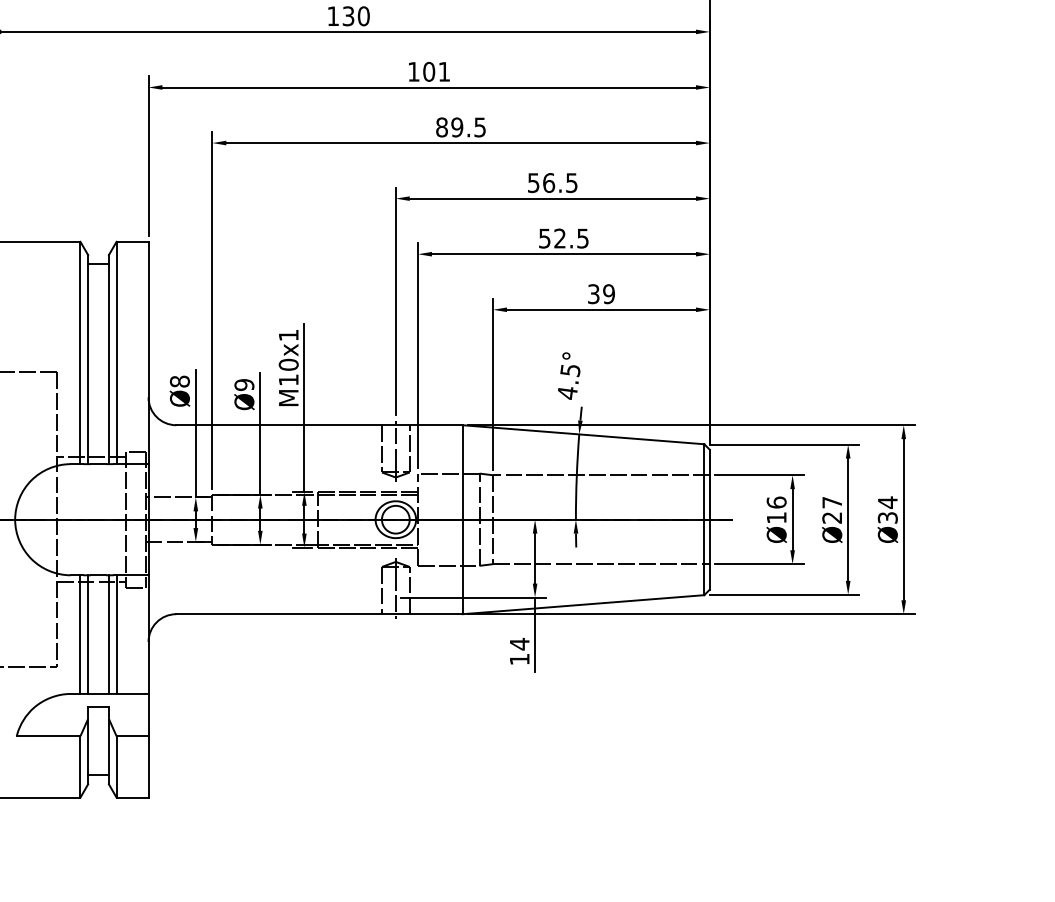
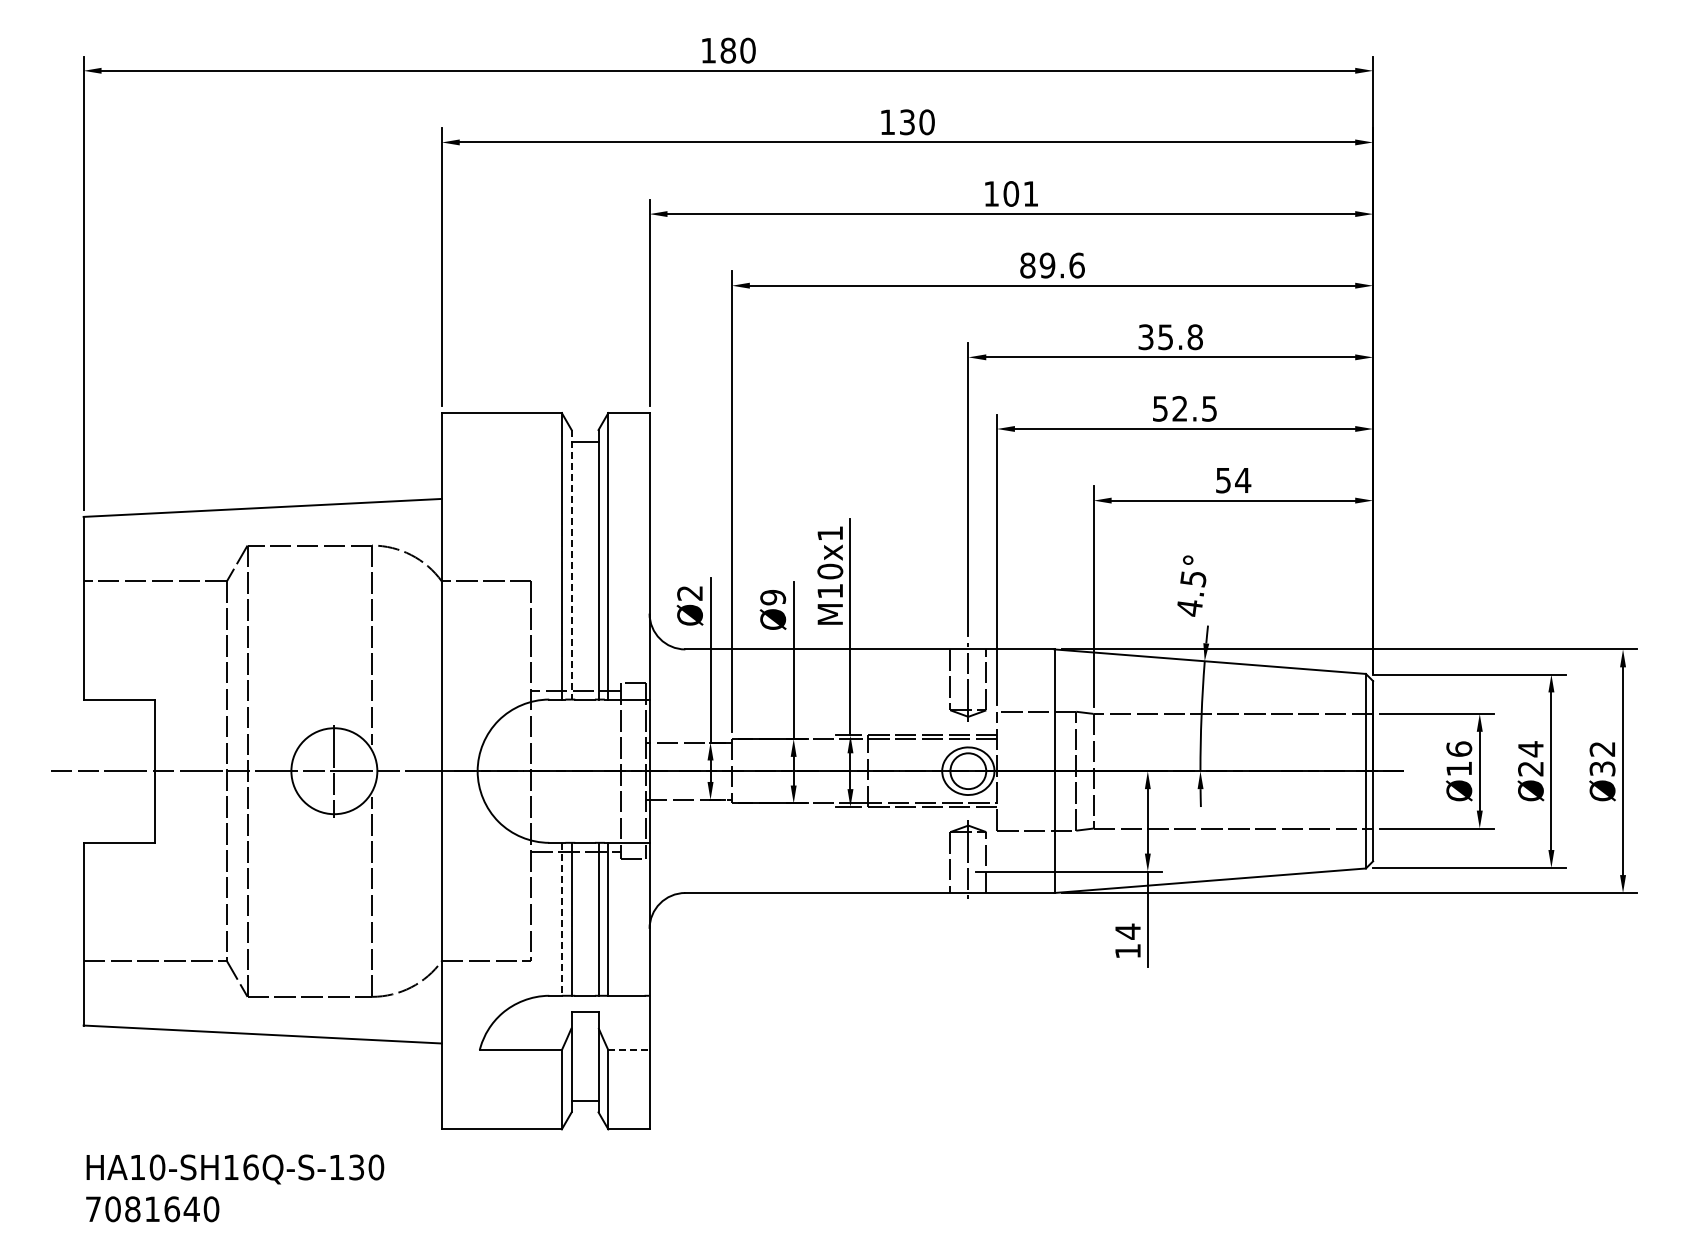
text: (479, 127) -> (1076, 265), 89.5 -> 89.6
text: (552, 183) -> (1170, 337), 56.5 -> 35.8
text: (601, 294) -> (1233, 480), 39 -> 54
line: (87, 359) -> (571, 564), solid -> dashed
text: (179, 381) -> (689, 592), Ø8 -> Ø2
text: (831, 502) -> (1530, 749), Ø27 -> Ø24
text: (887, 502) -> (1602, 749), Ø34 -> Ø32
line: (80, 634) -> (561, 919), solid -> dashed
line: (132, 736) -> (628, 1050), solid -> dashed

